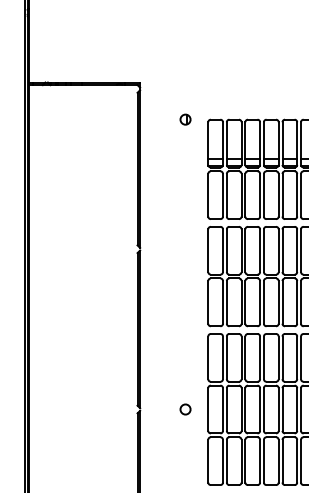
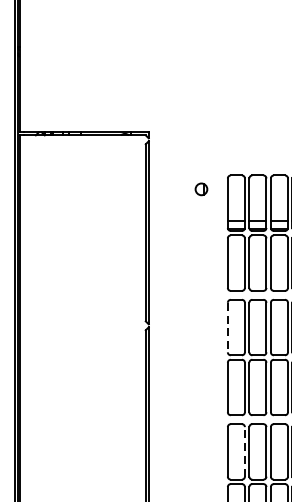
part: (185, 119) -> (201, 189), moved
line: (208, 251) -> (228, 328), solid -> dashed
line: (222, 357) -> (244, 451), solid -> dashed

